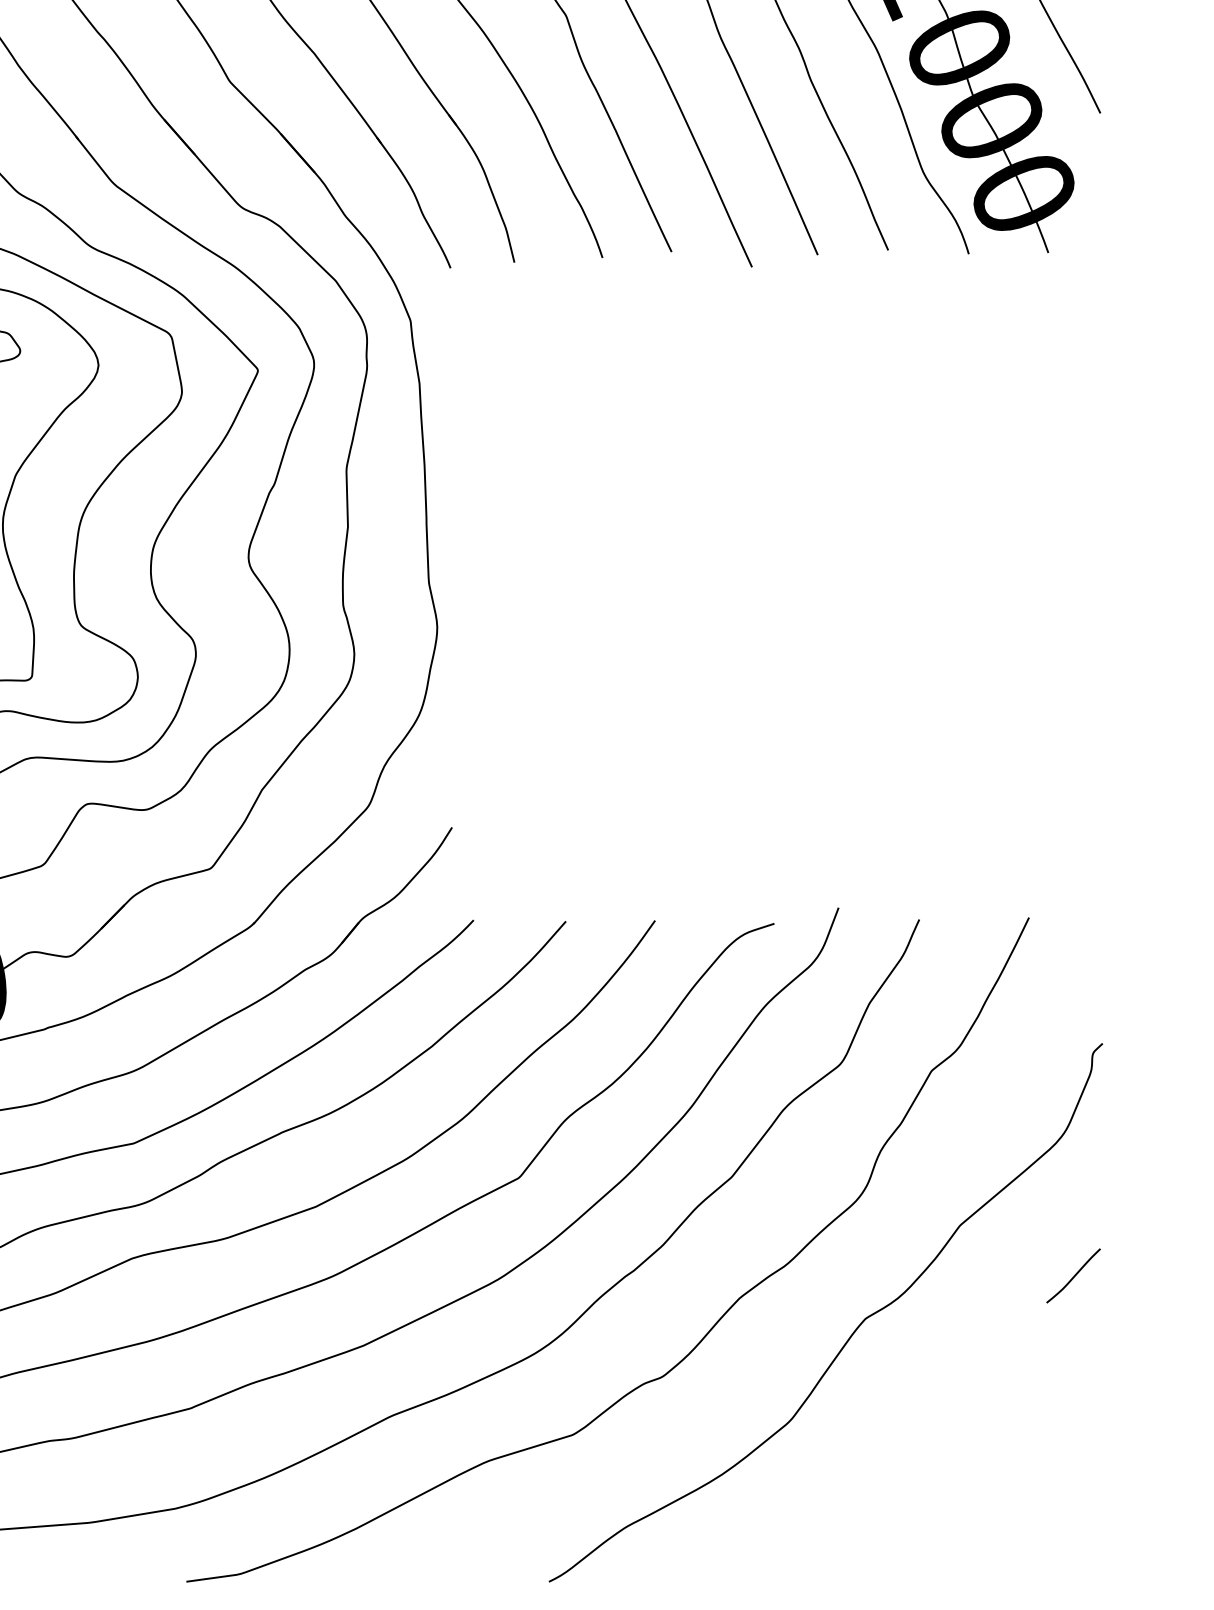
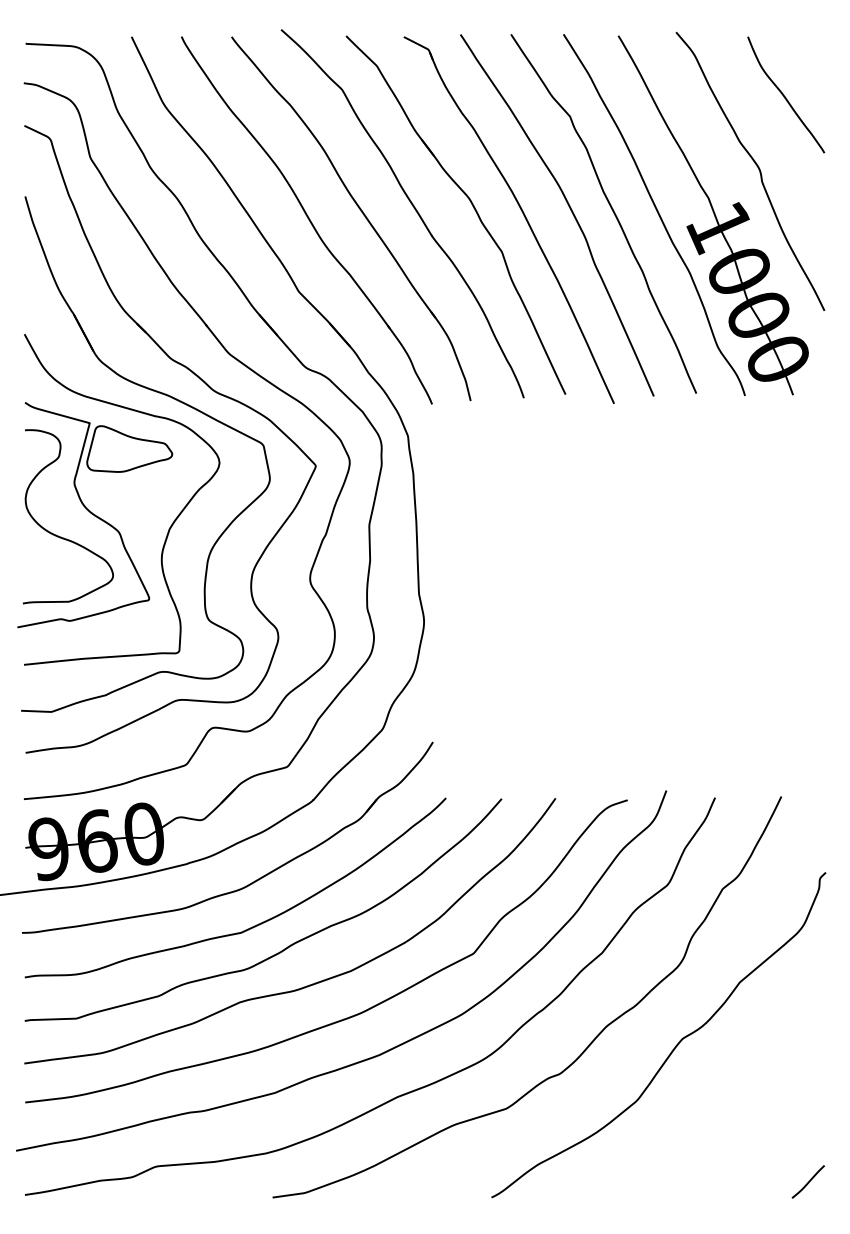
line: (1073, 1275) -> (808, 1181), moved

